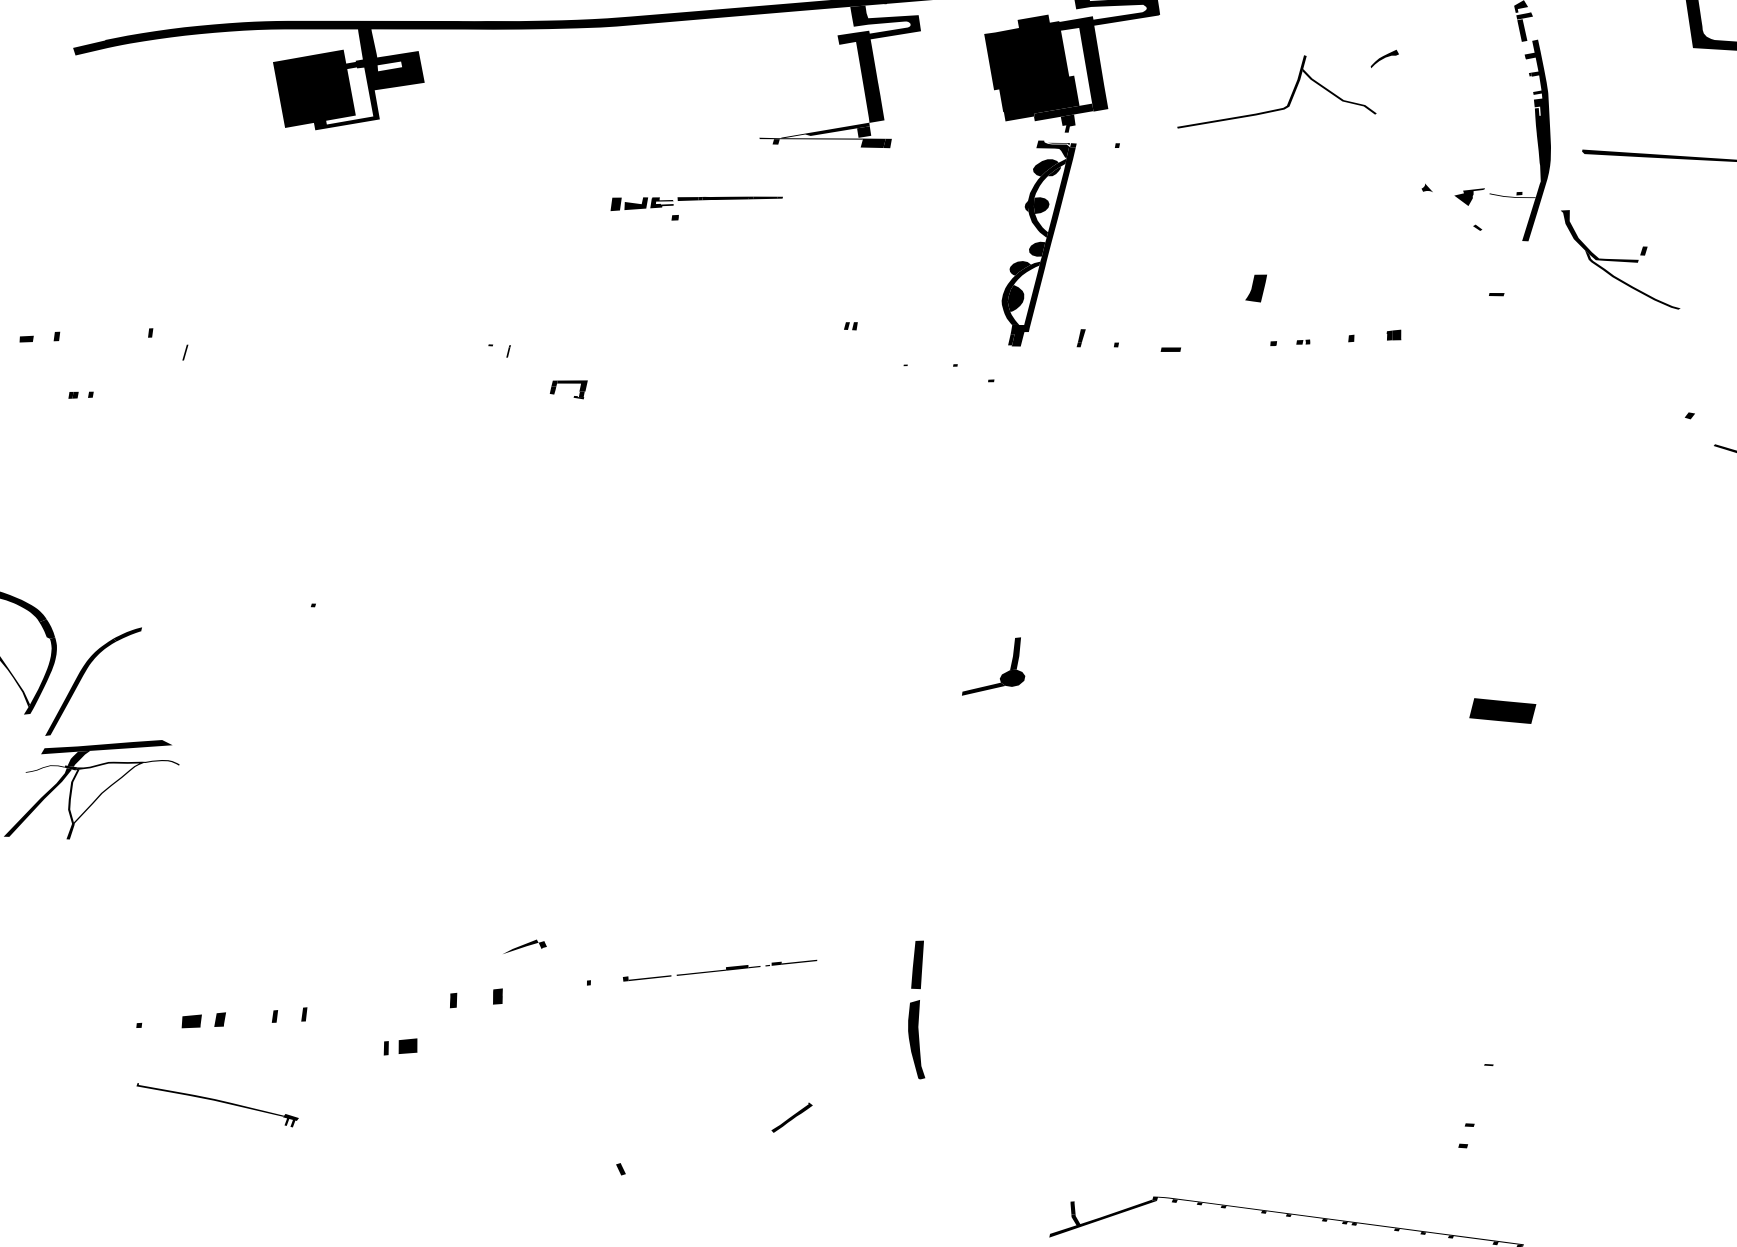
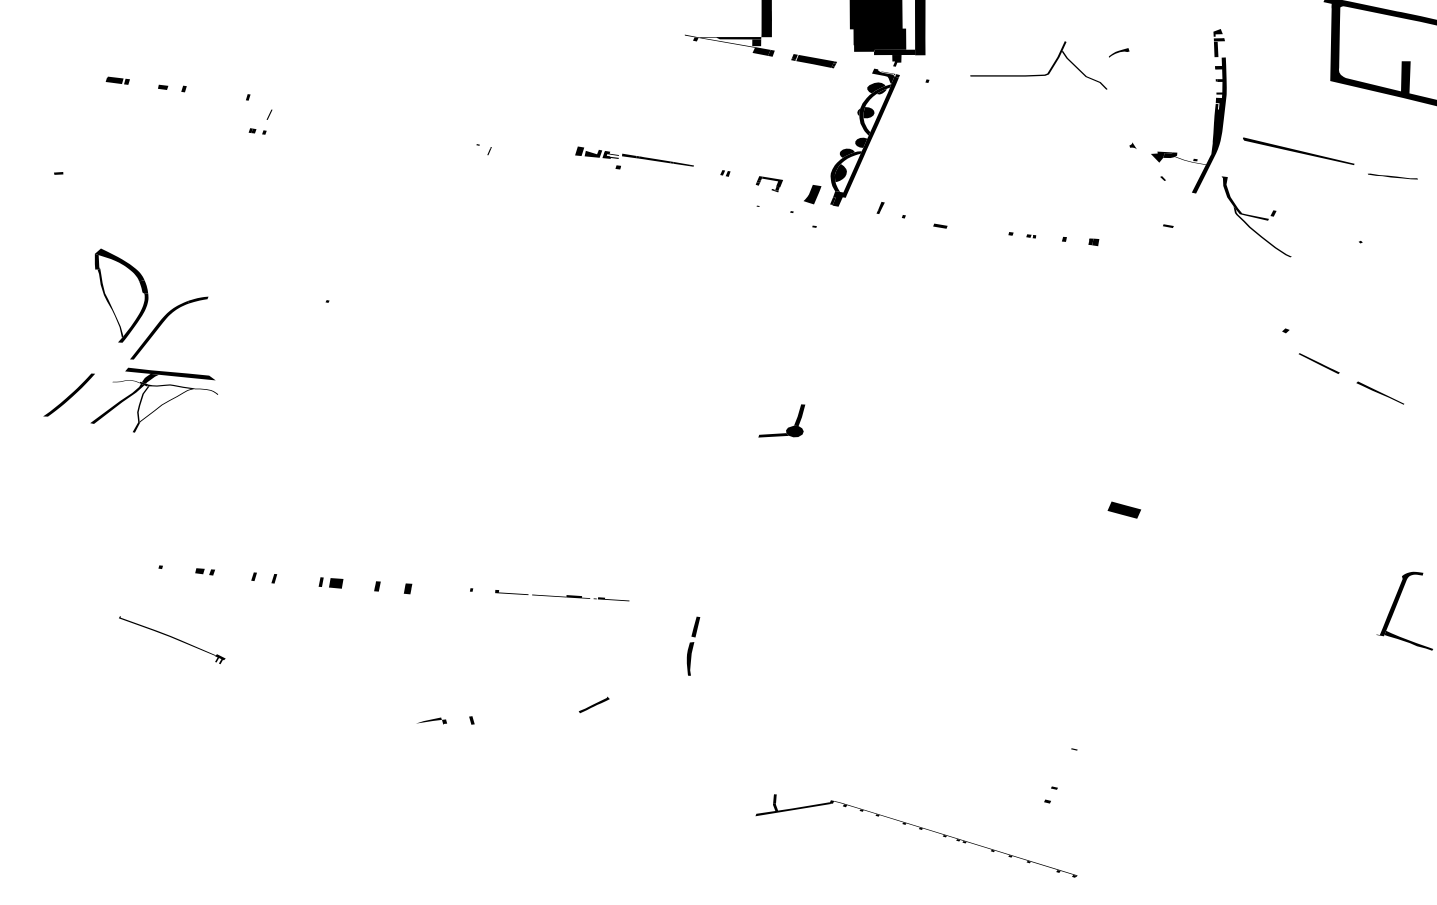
part: (949, 145) -> (813, 61), added
fill: (1482, 193) -> (1170, 155), added
part: (695, 199) -> (634, 157), moved
part: (1256, 288) -> (812, 194), moved
part: (567, 390) -> (768, 184), moved
part: (80, 394) -> (257, 131), moved
part: (1501, 710) -> (1123, 509), size x0.71
part: (523, 946) -> (431, 720), moved
part: (919, 1008) -> (693, 645), size x0.62
part: (202, 1021) -> (204, 571), size x0.62
part: (399, 1046) -> (330, 582), moved
part: (218, 1103) -> (172, 639), moved

